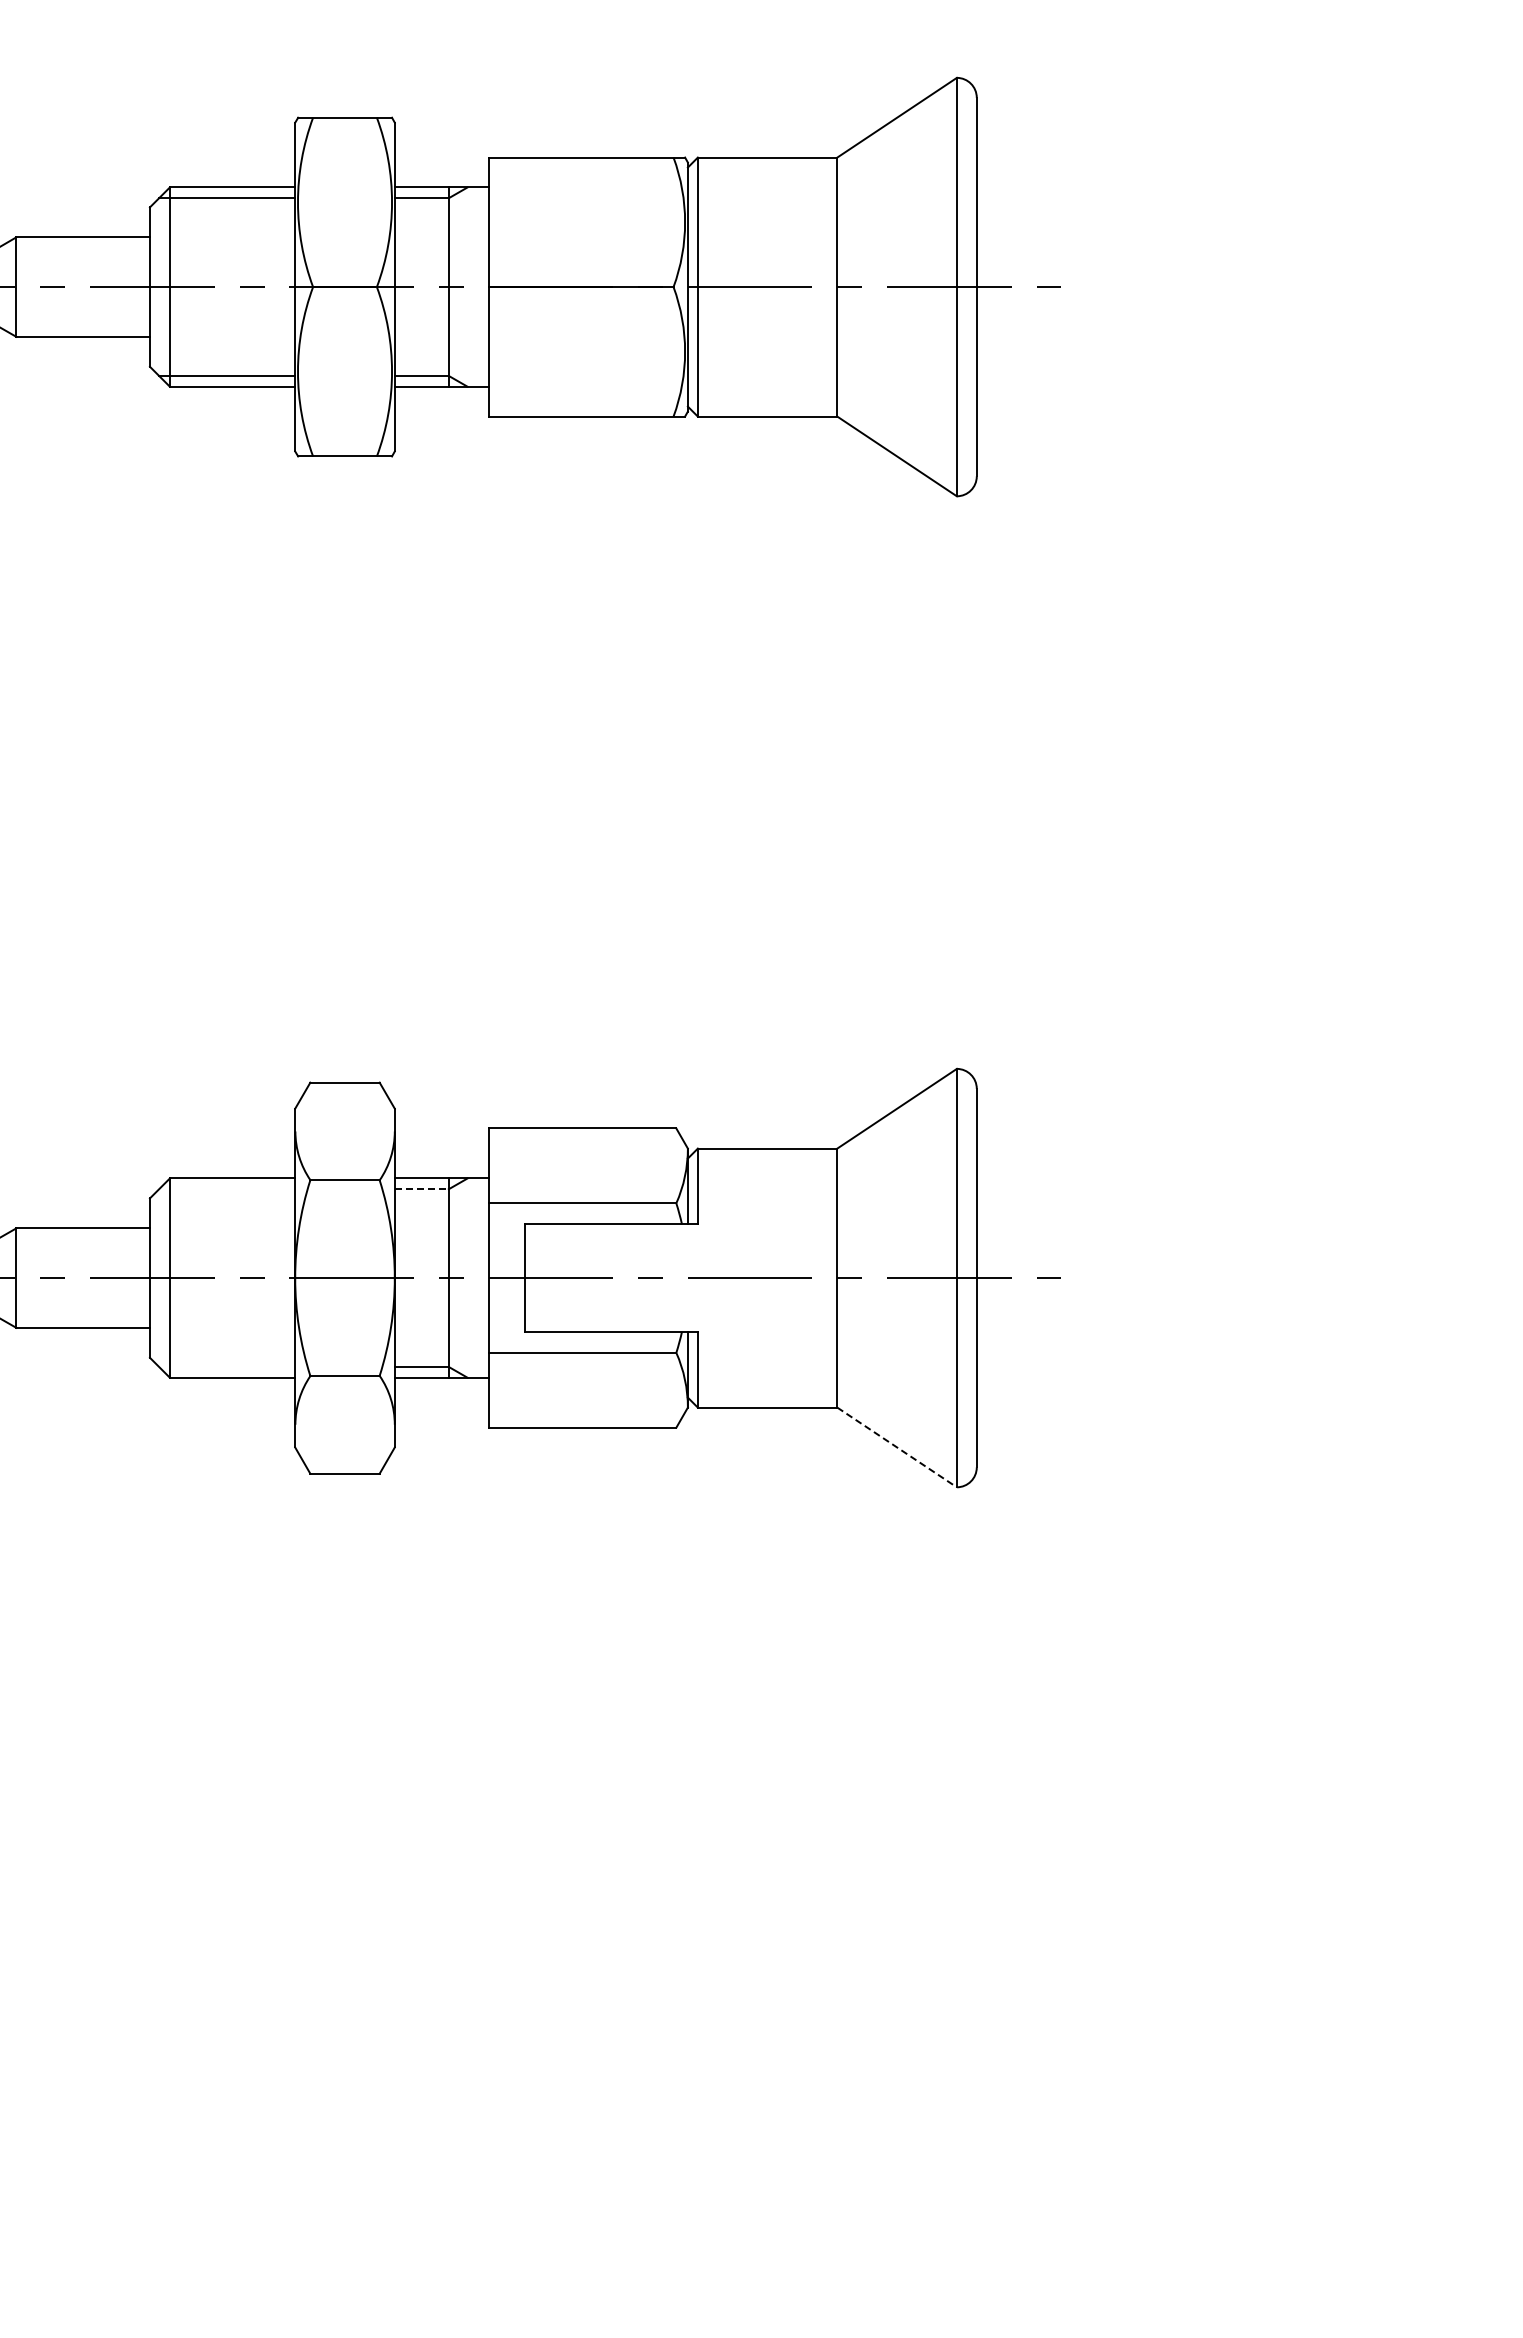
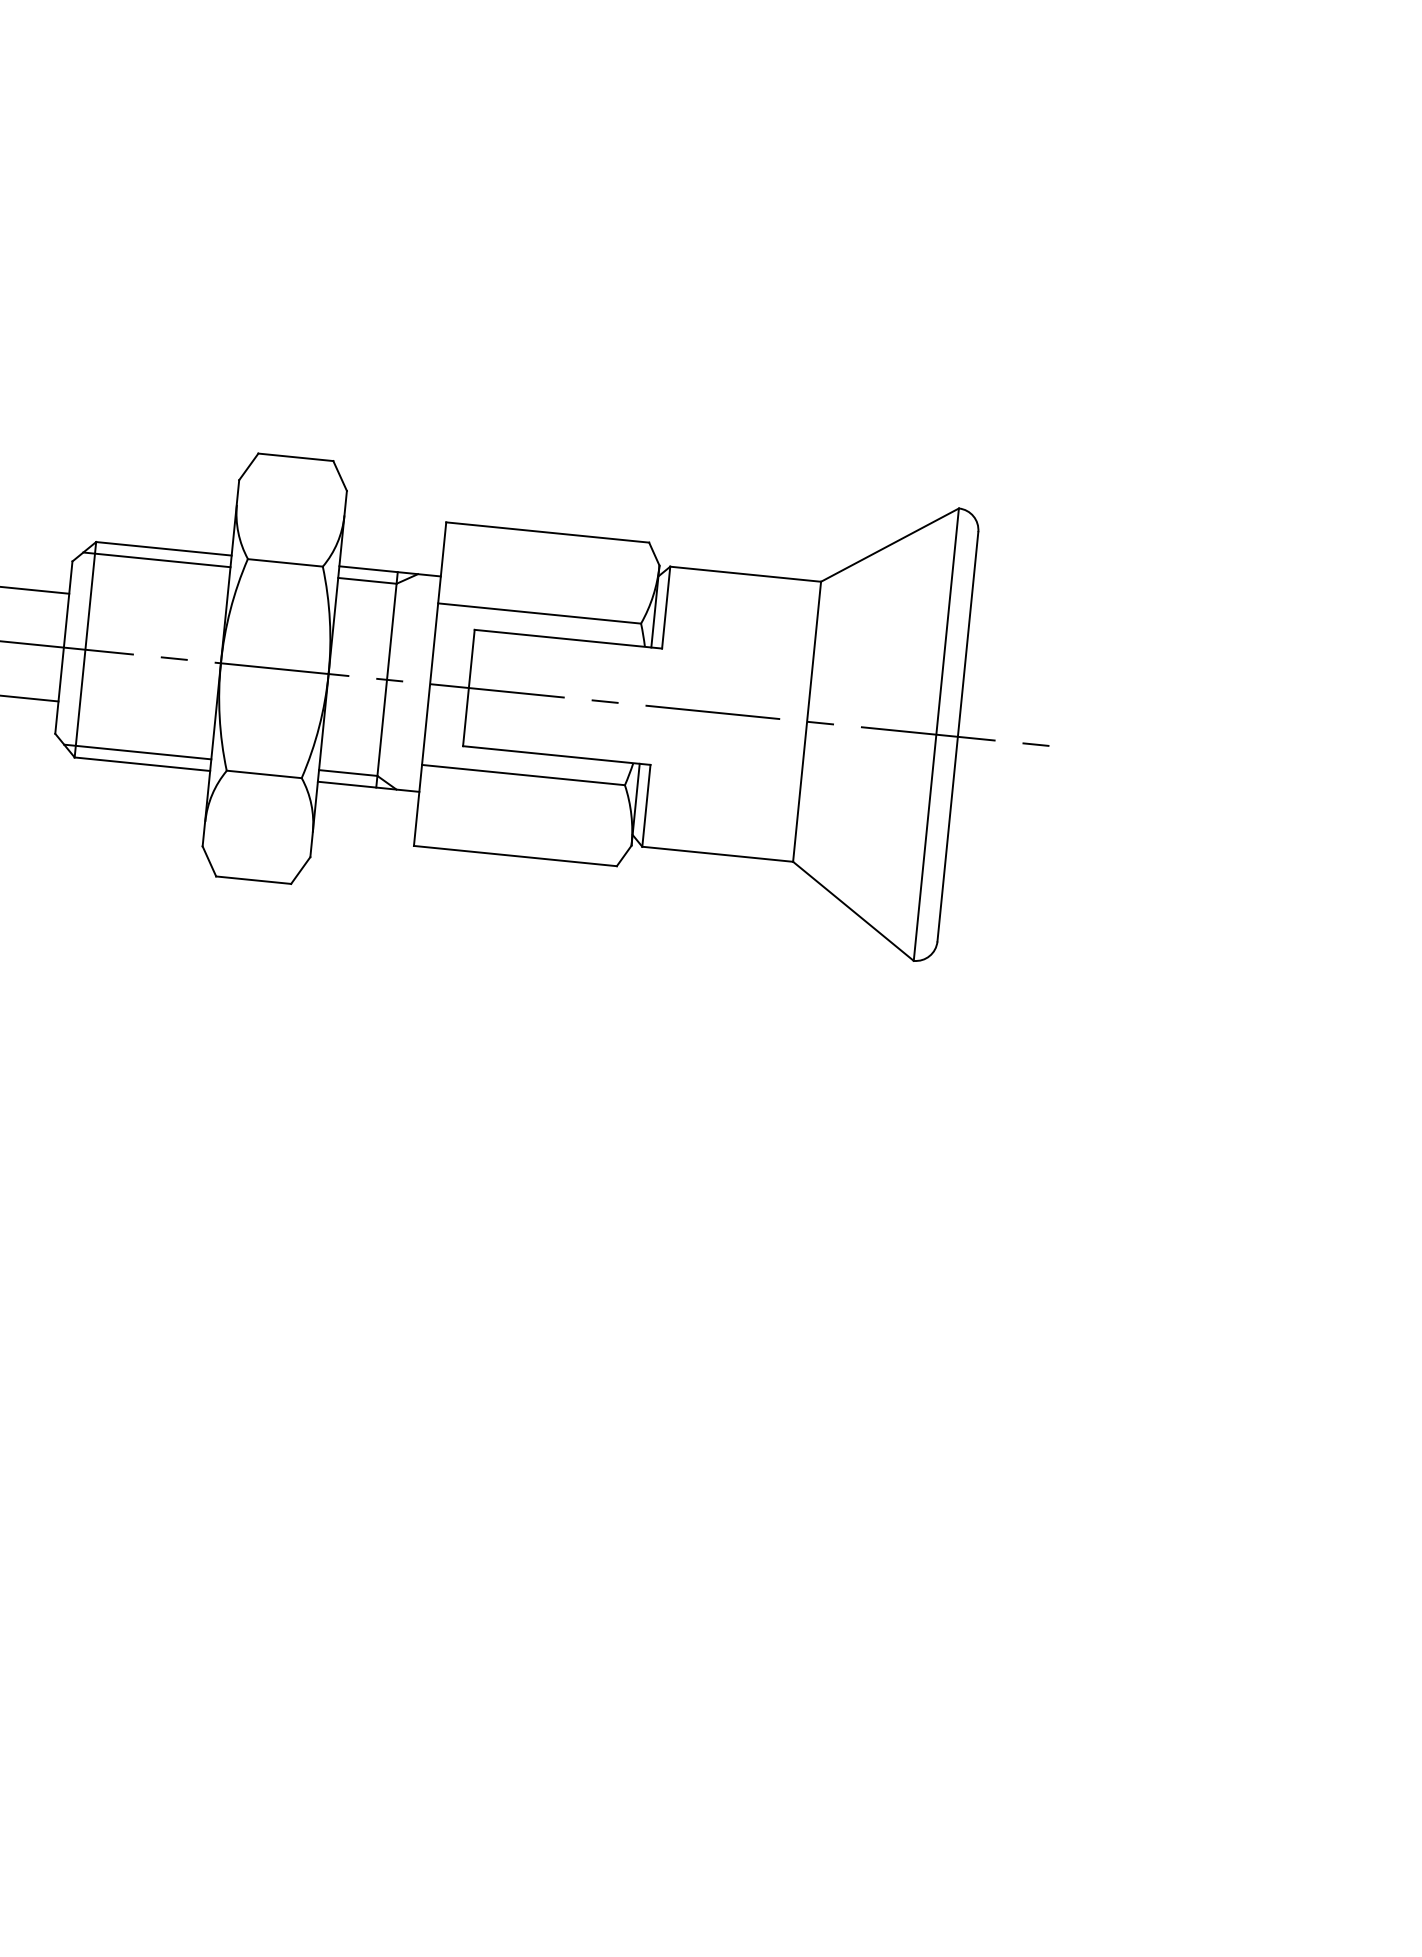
line: (227, 1189) -> (157, 560), added
line: (421, 1189) -> (367, 581), dashed -> solid
line: (227, 1366) -> (138, 751), added
line: (897, 1447) -> (853, 911), dashed -> solid

